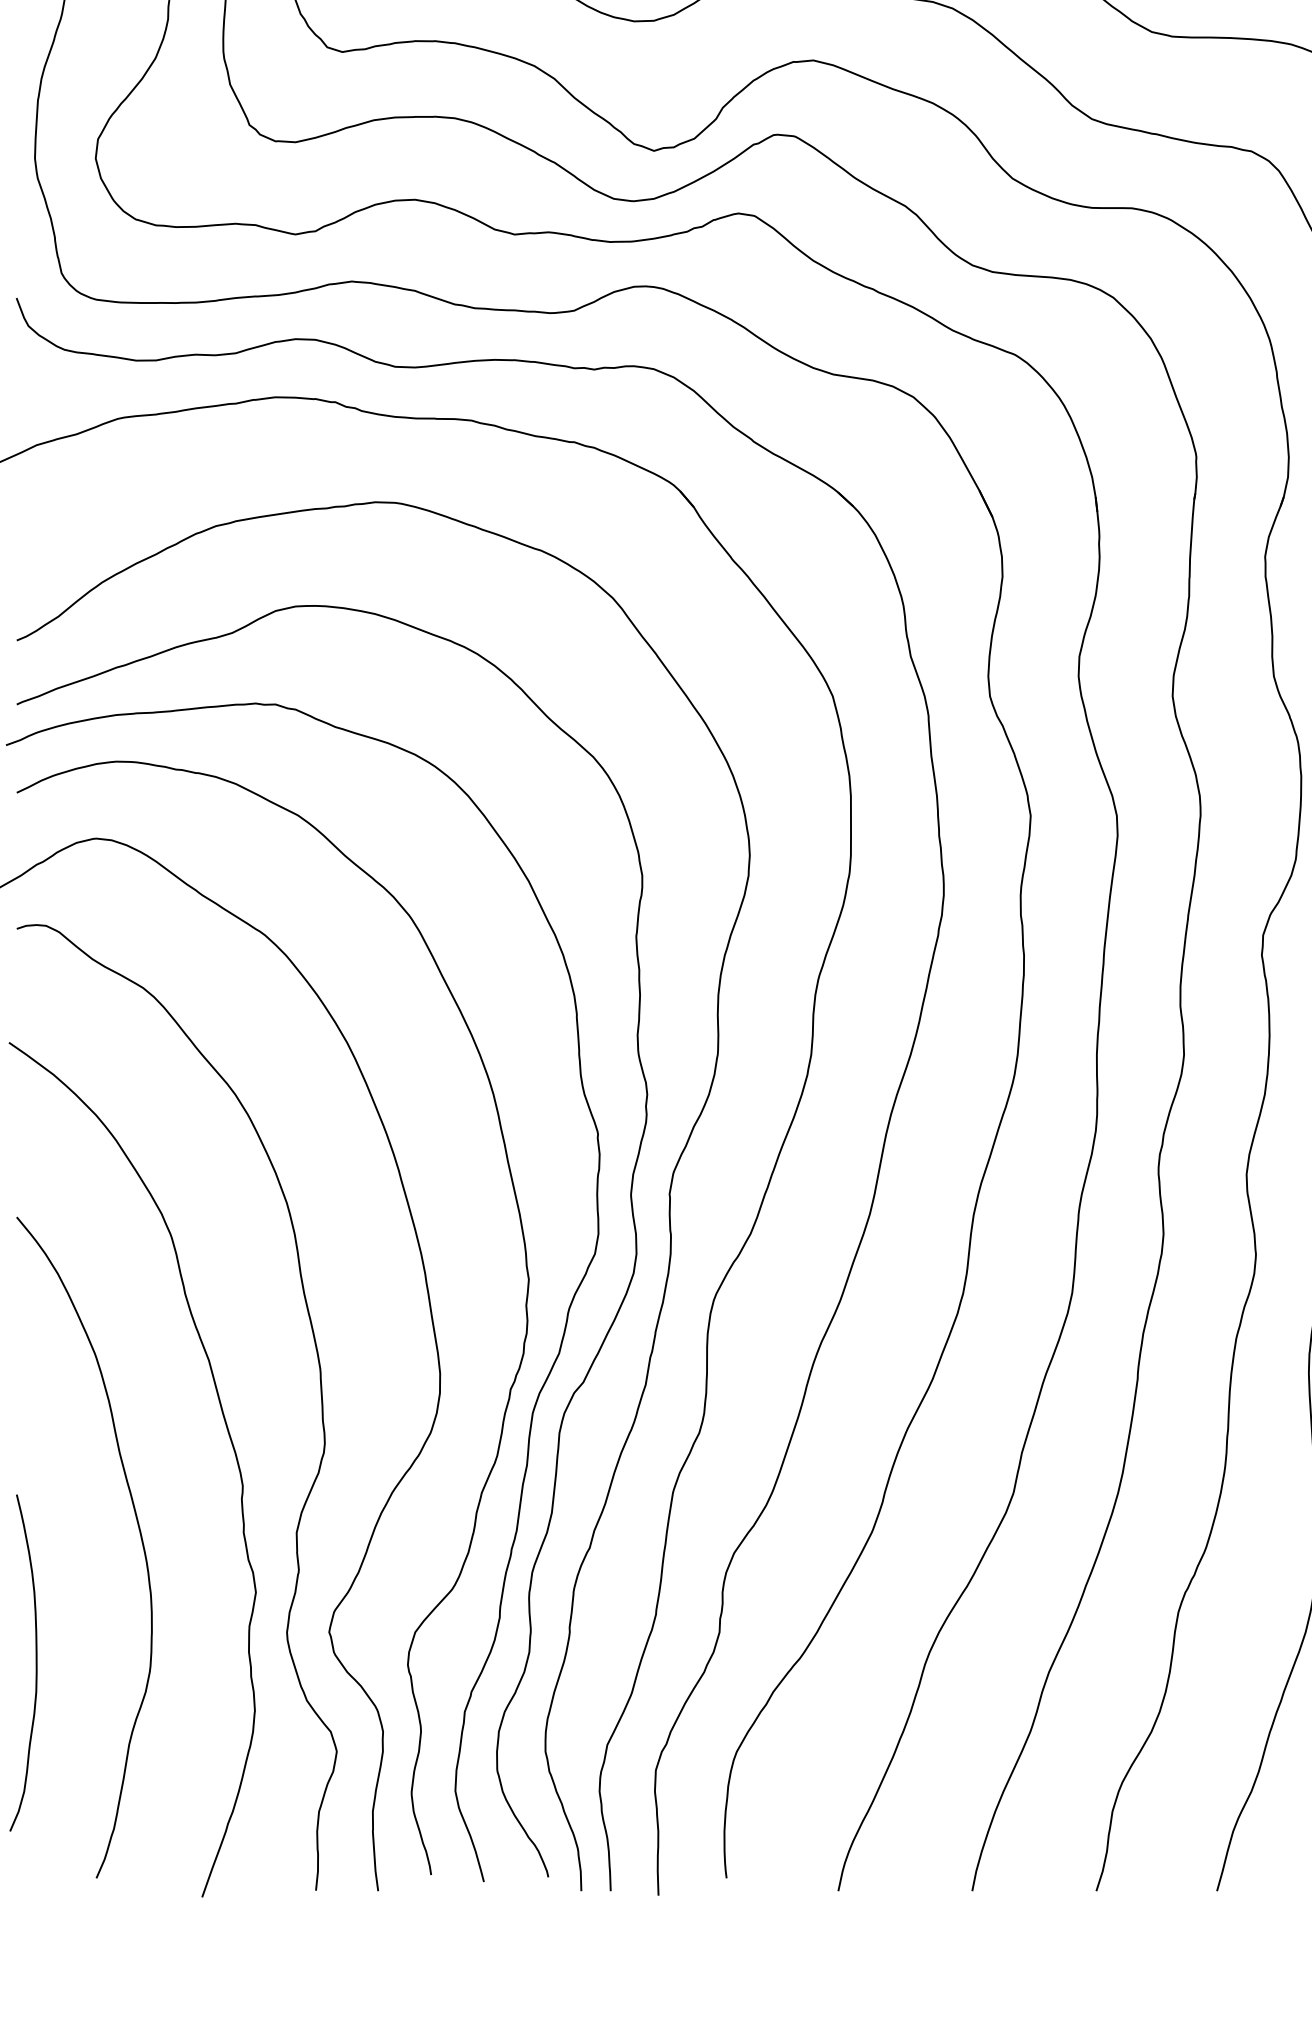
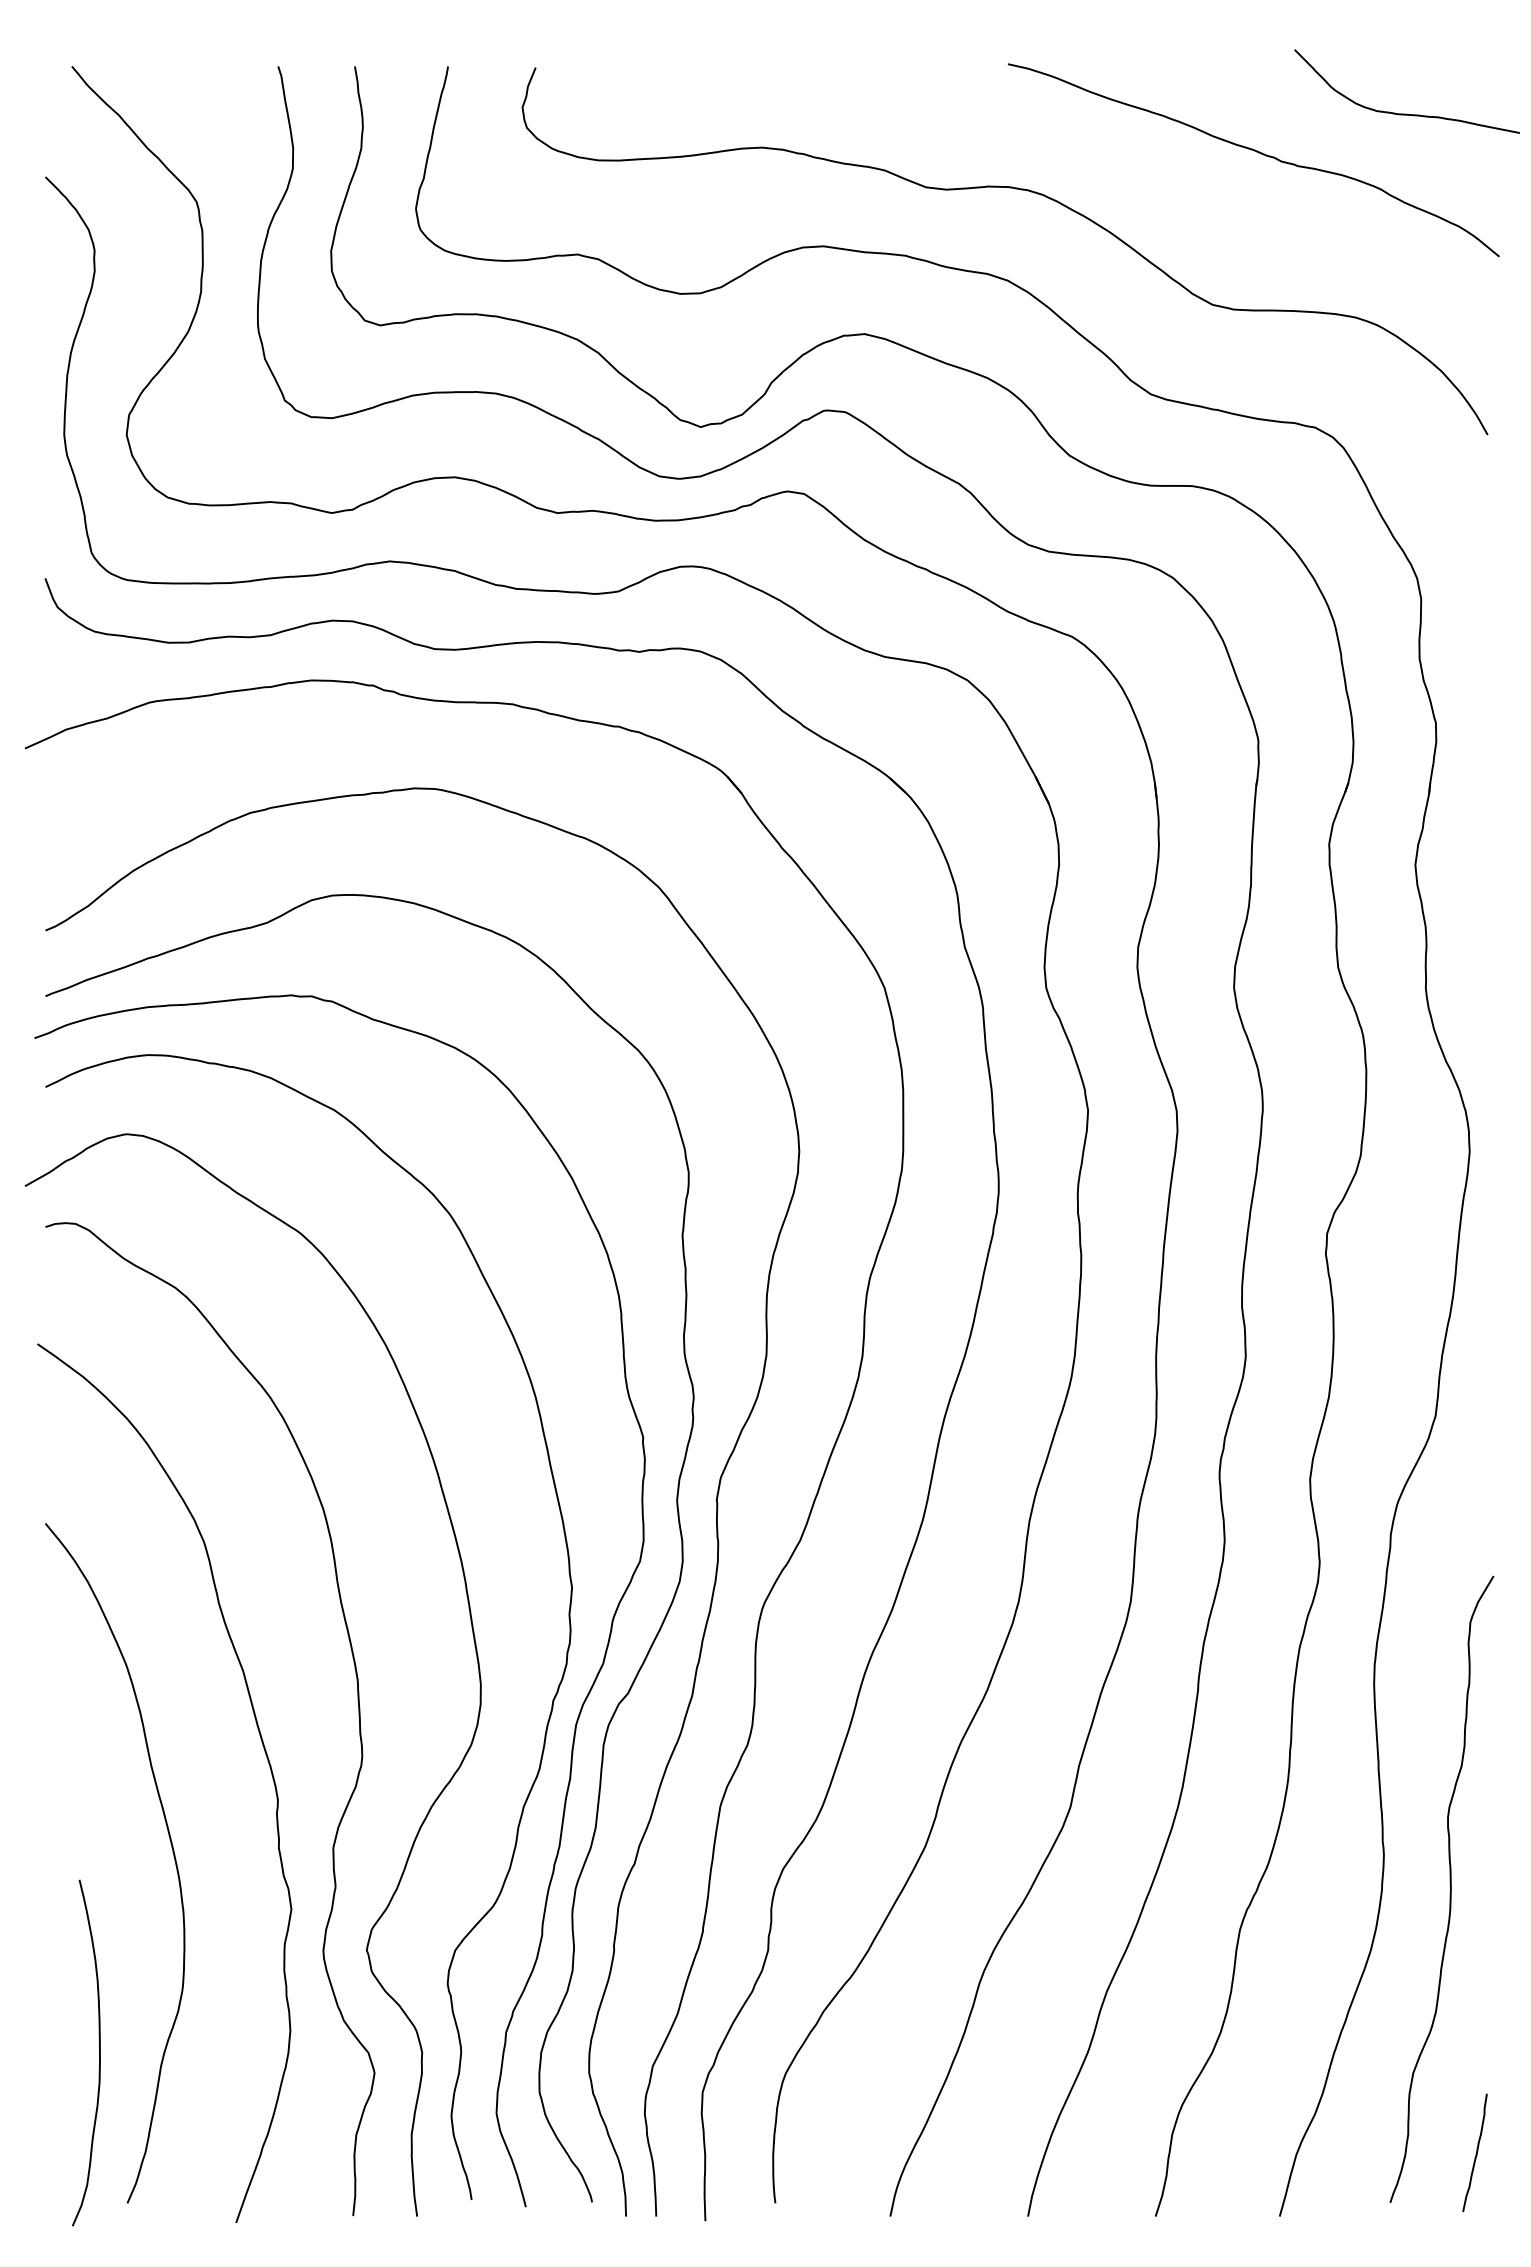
curve: (36, 1662) -> (99, 2052), moved

